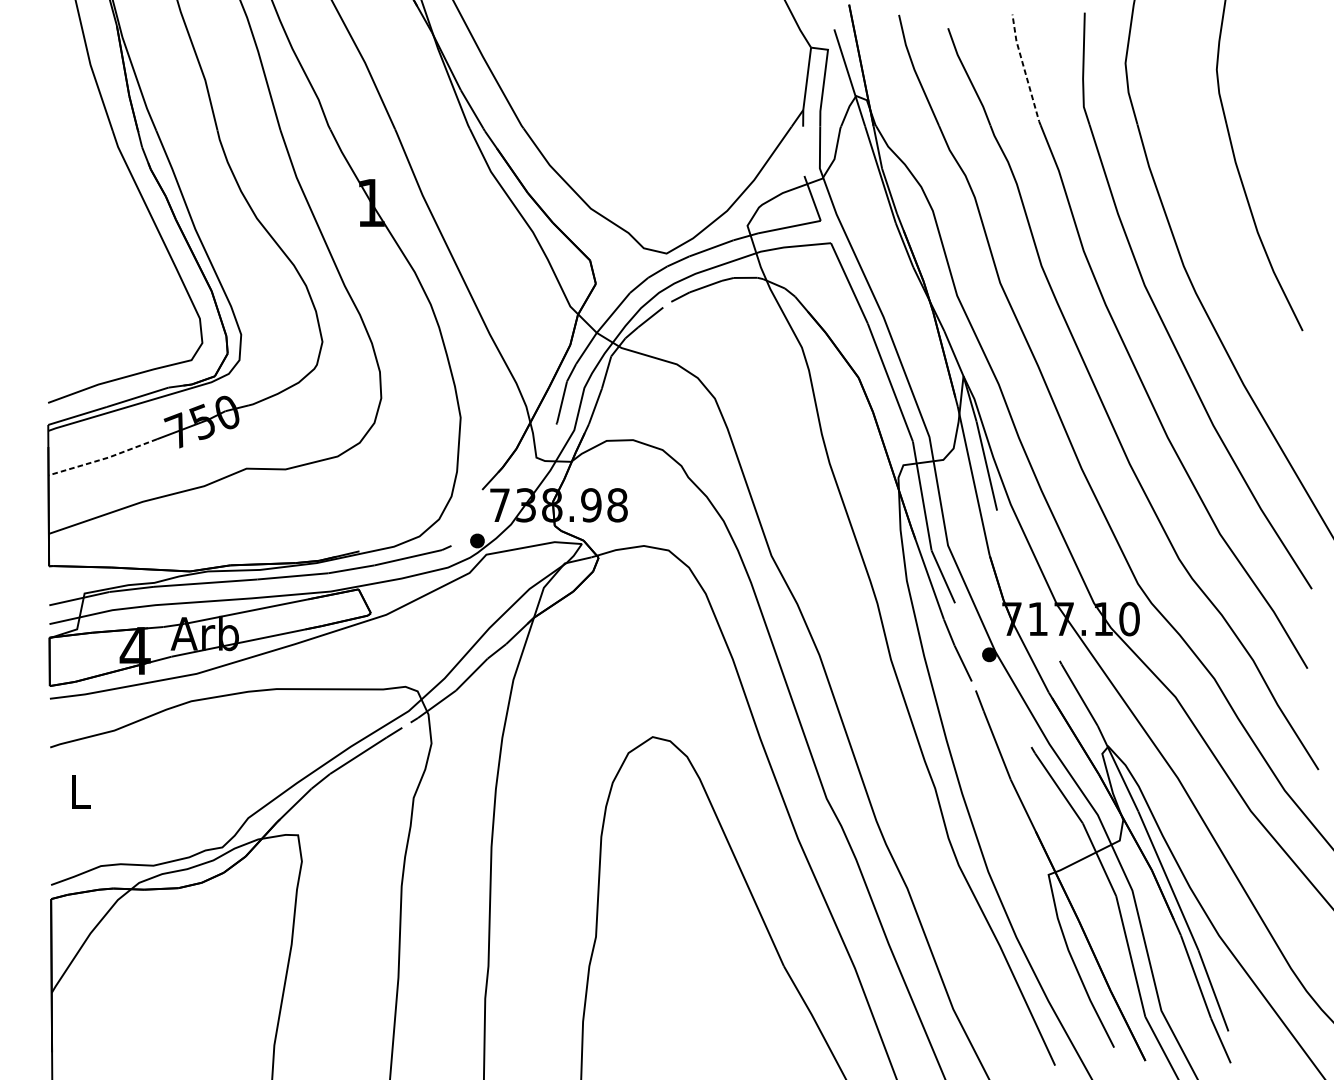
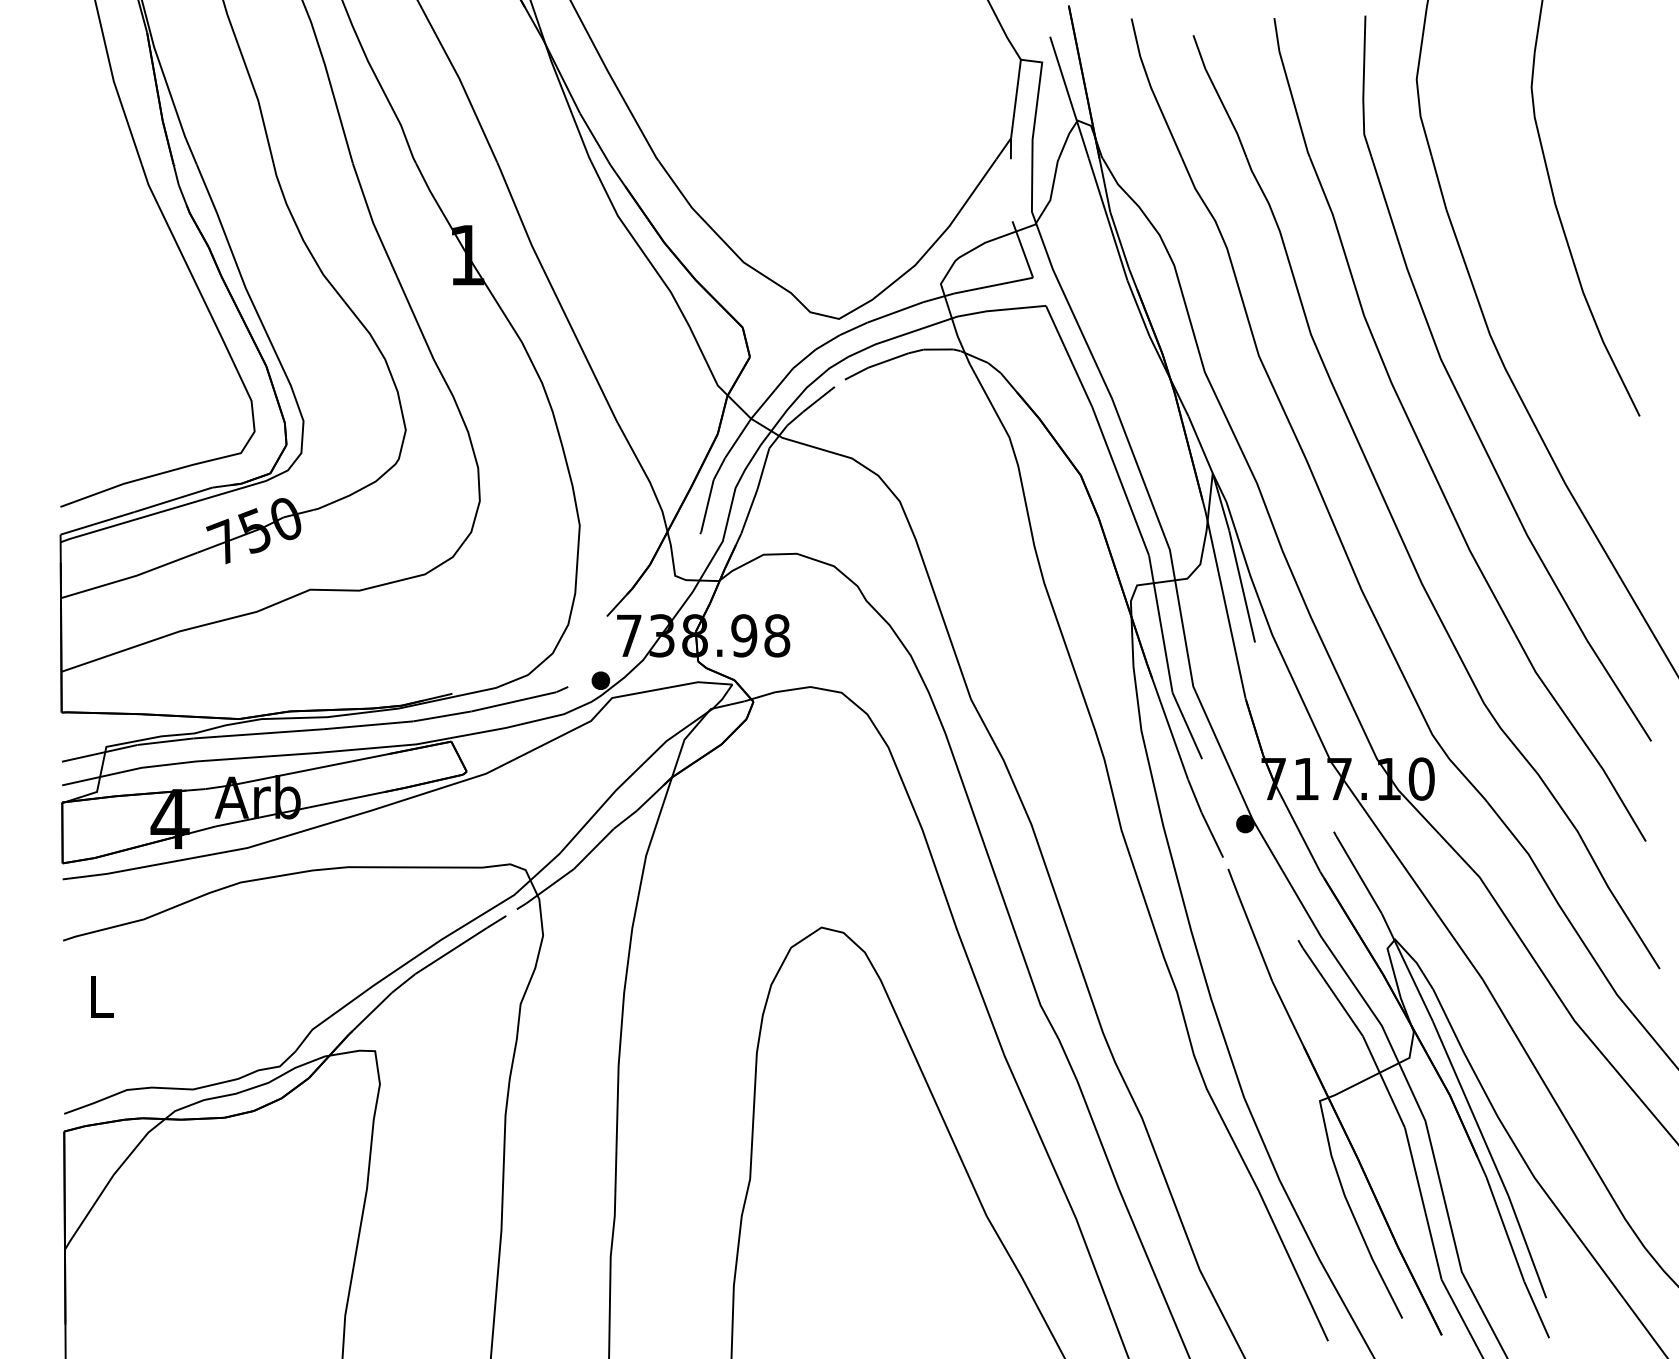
line: (1024, 70) -> (1289, 88), dashed -> solid
line: (103, 458) -> (130, 577), dashed -> solid

